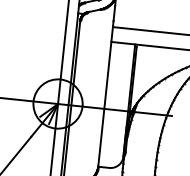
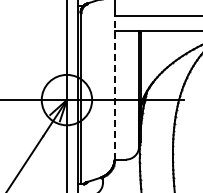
line: (105, 93) -> (114, 84), solid -> dashed

